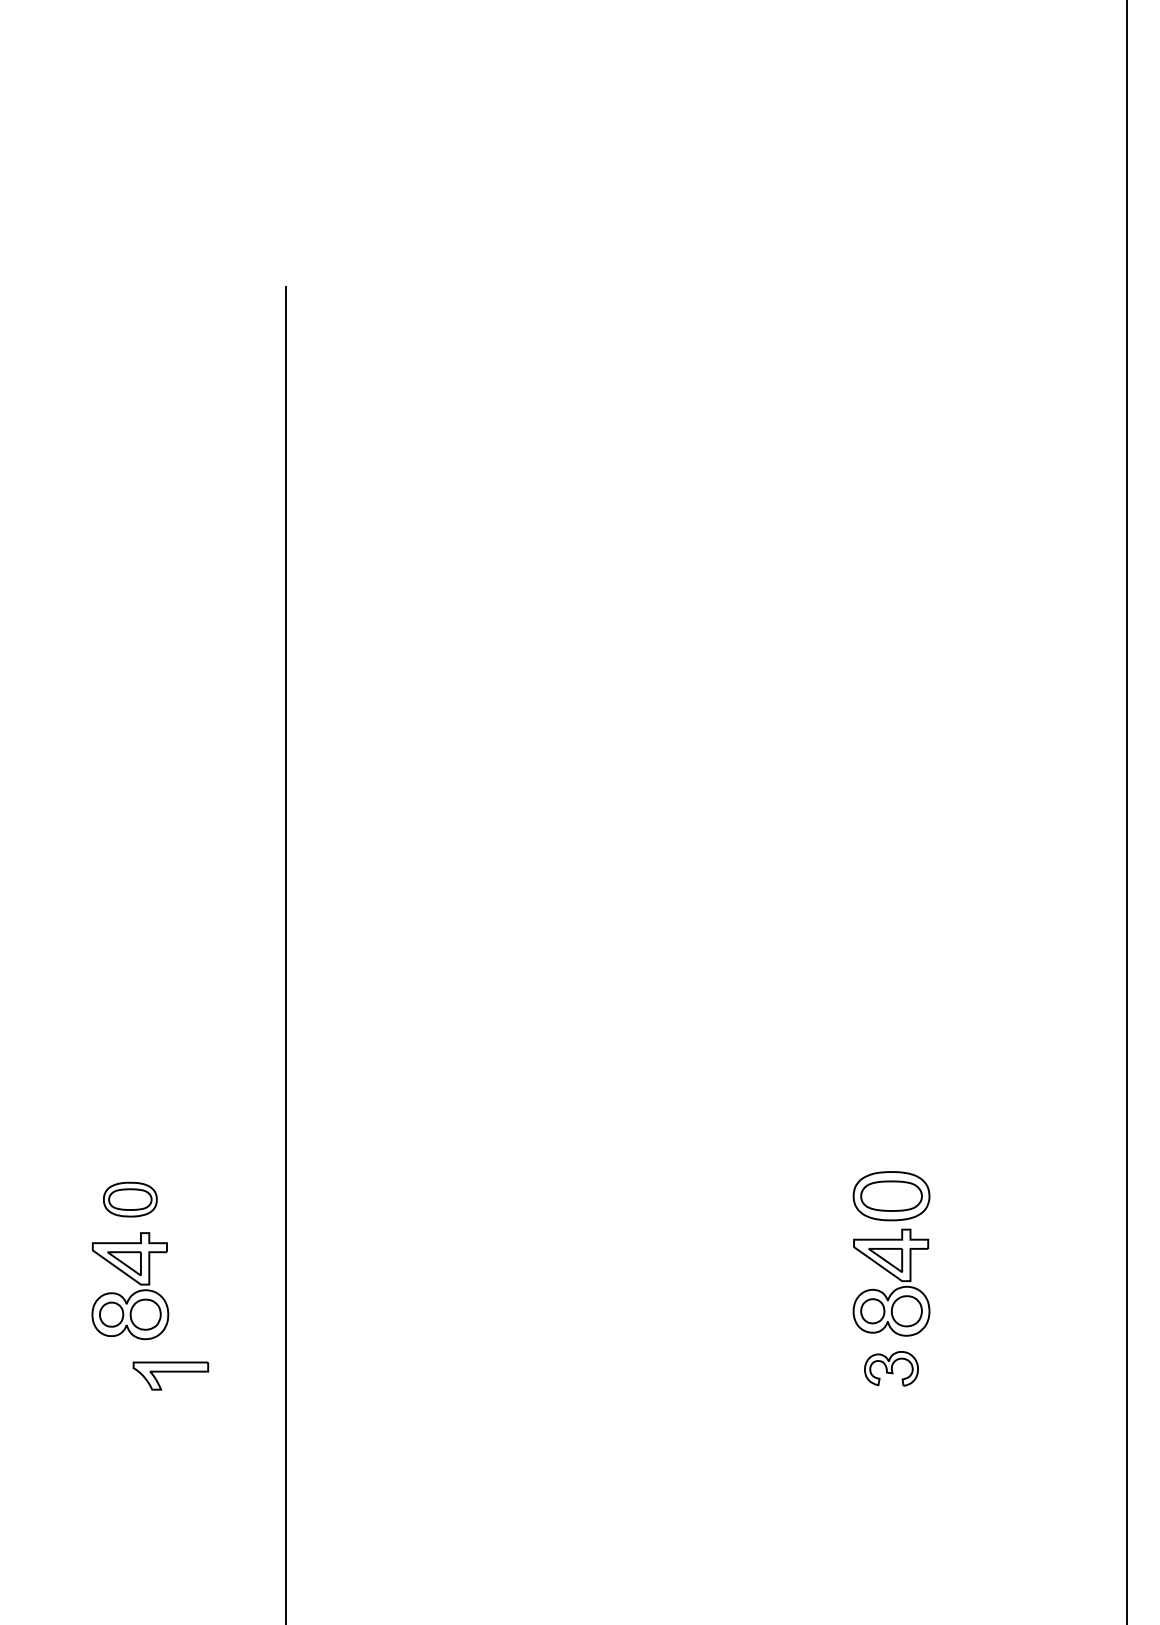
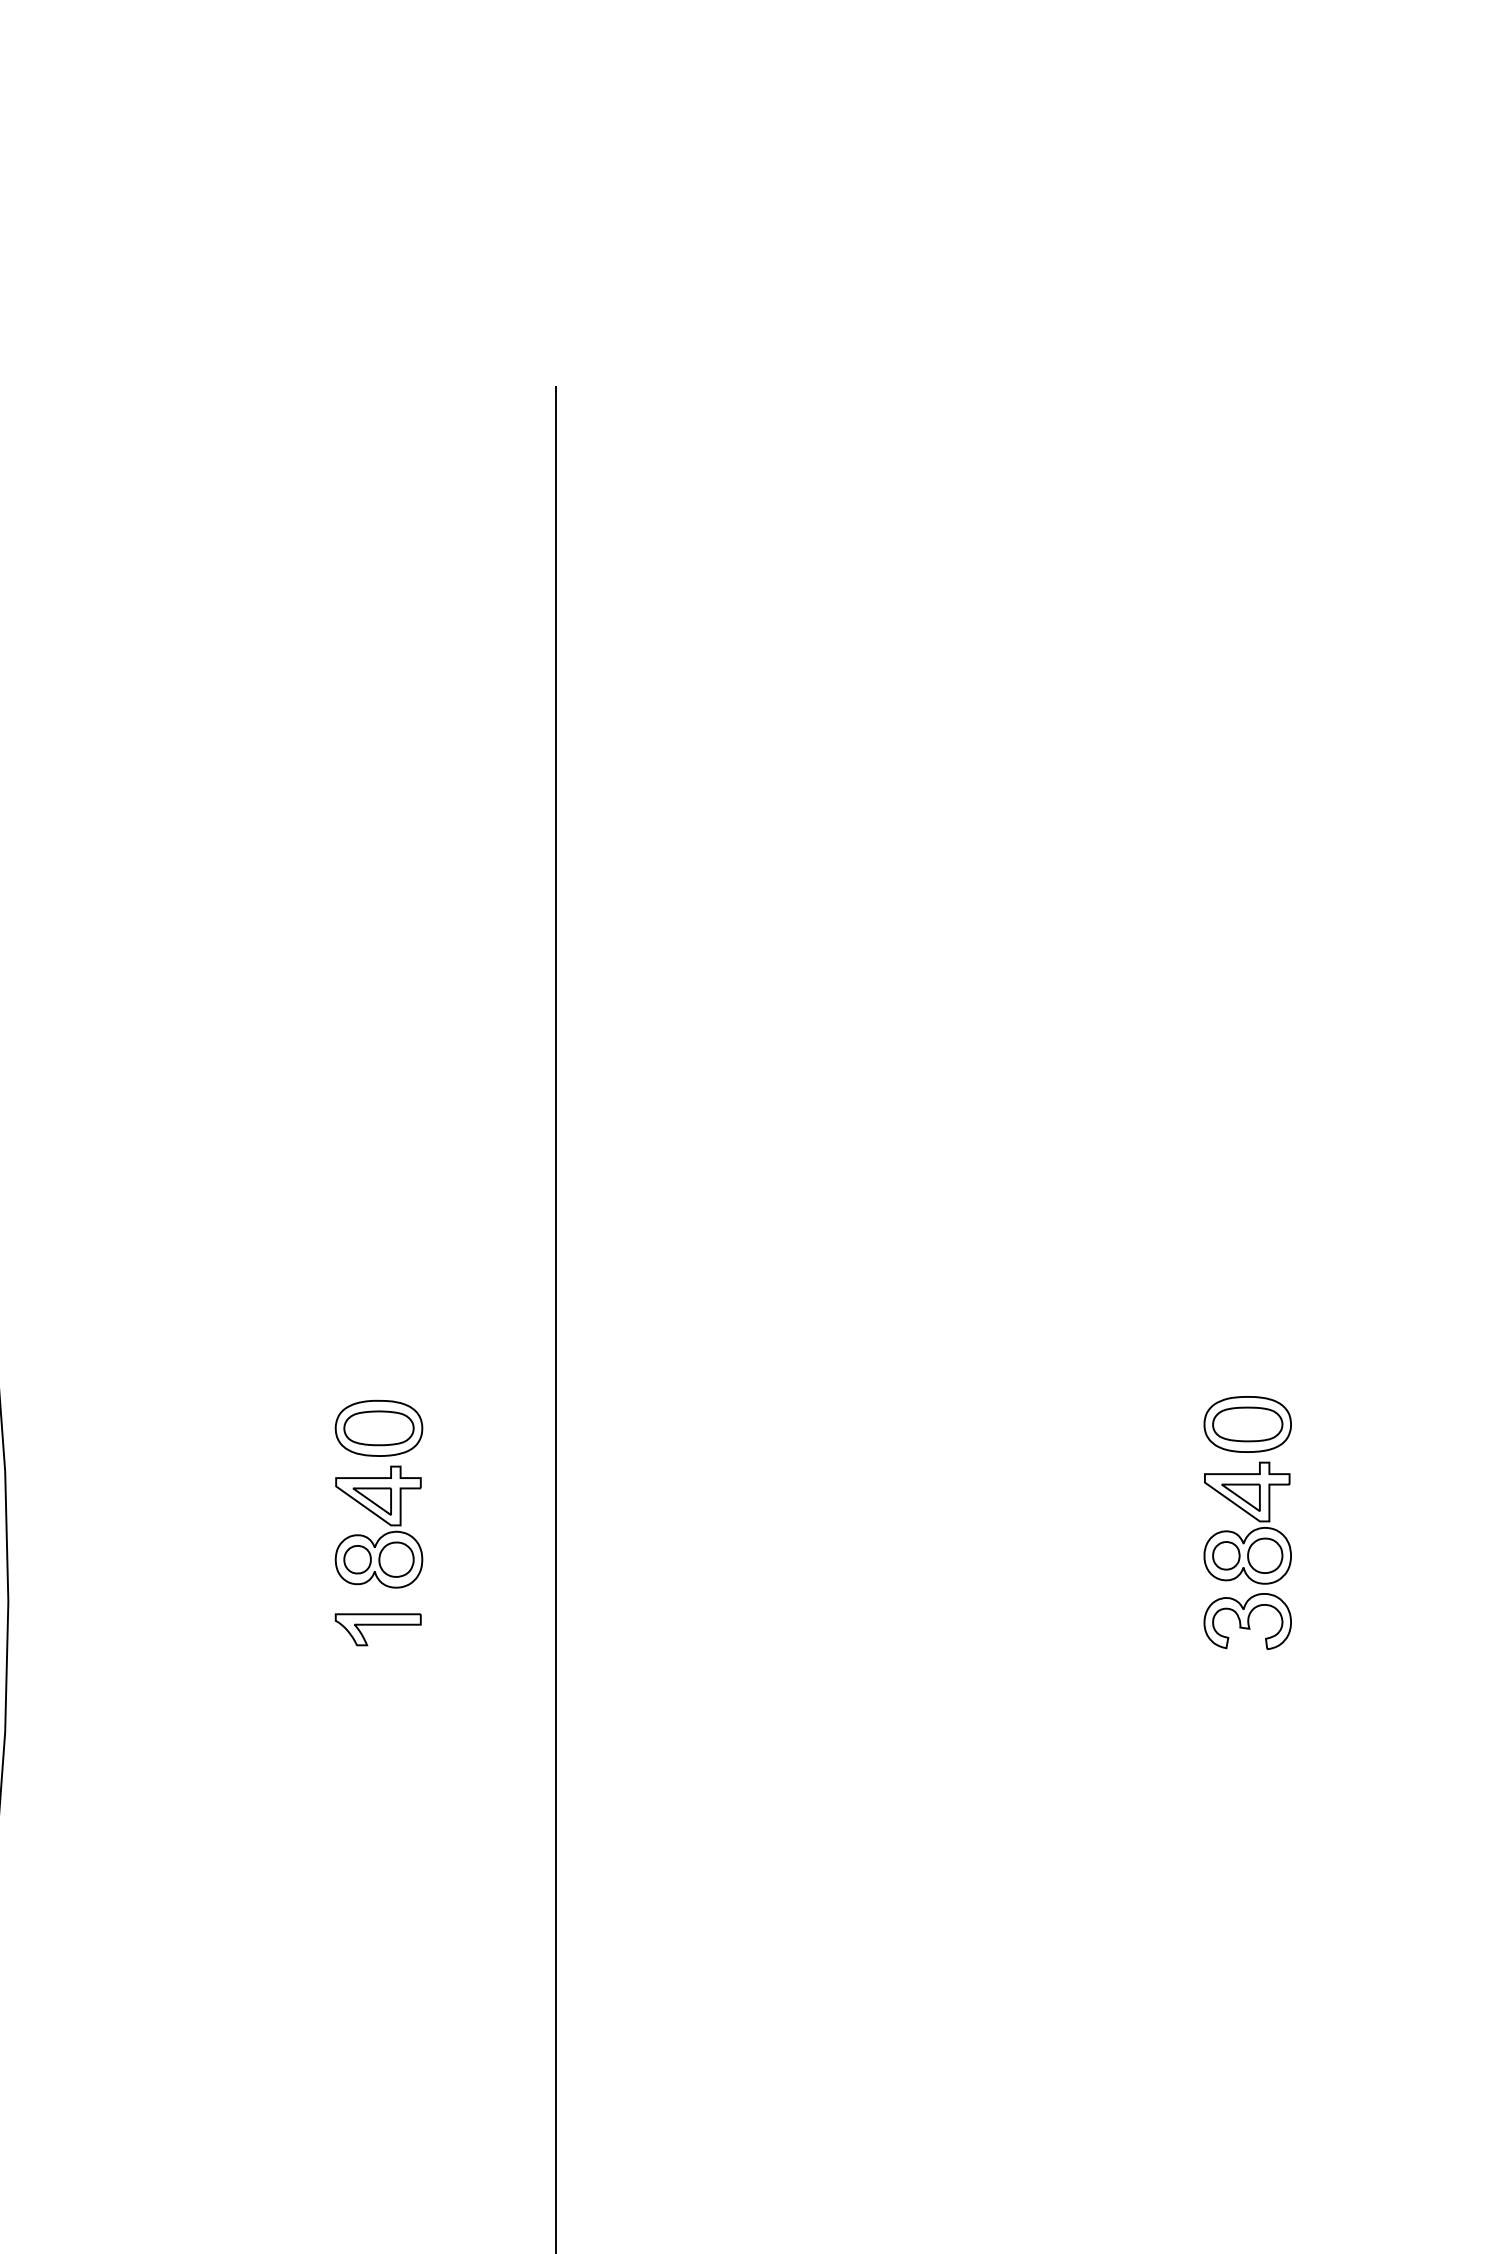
part: (129, 1199) -> (378, 1428), size x1.43
part: (891, 1368) -> (1247, 1621), size x1.43
part: (170, 1375) -> (377, 1629), moved

